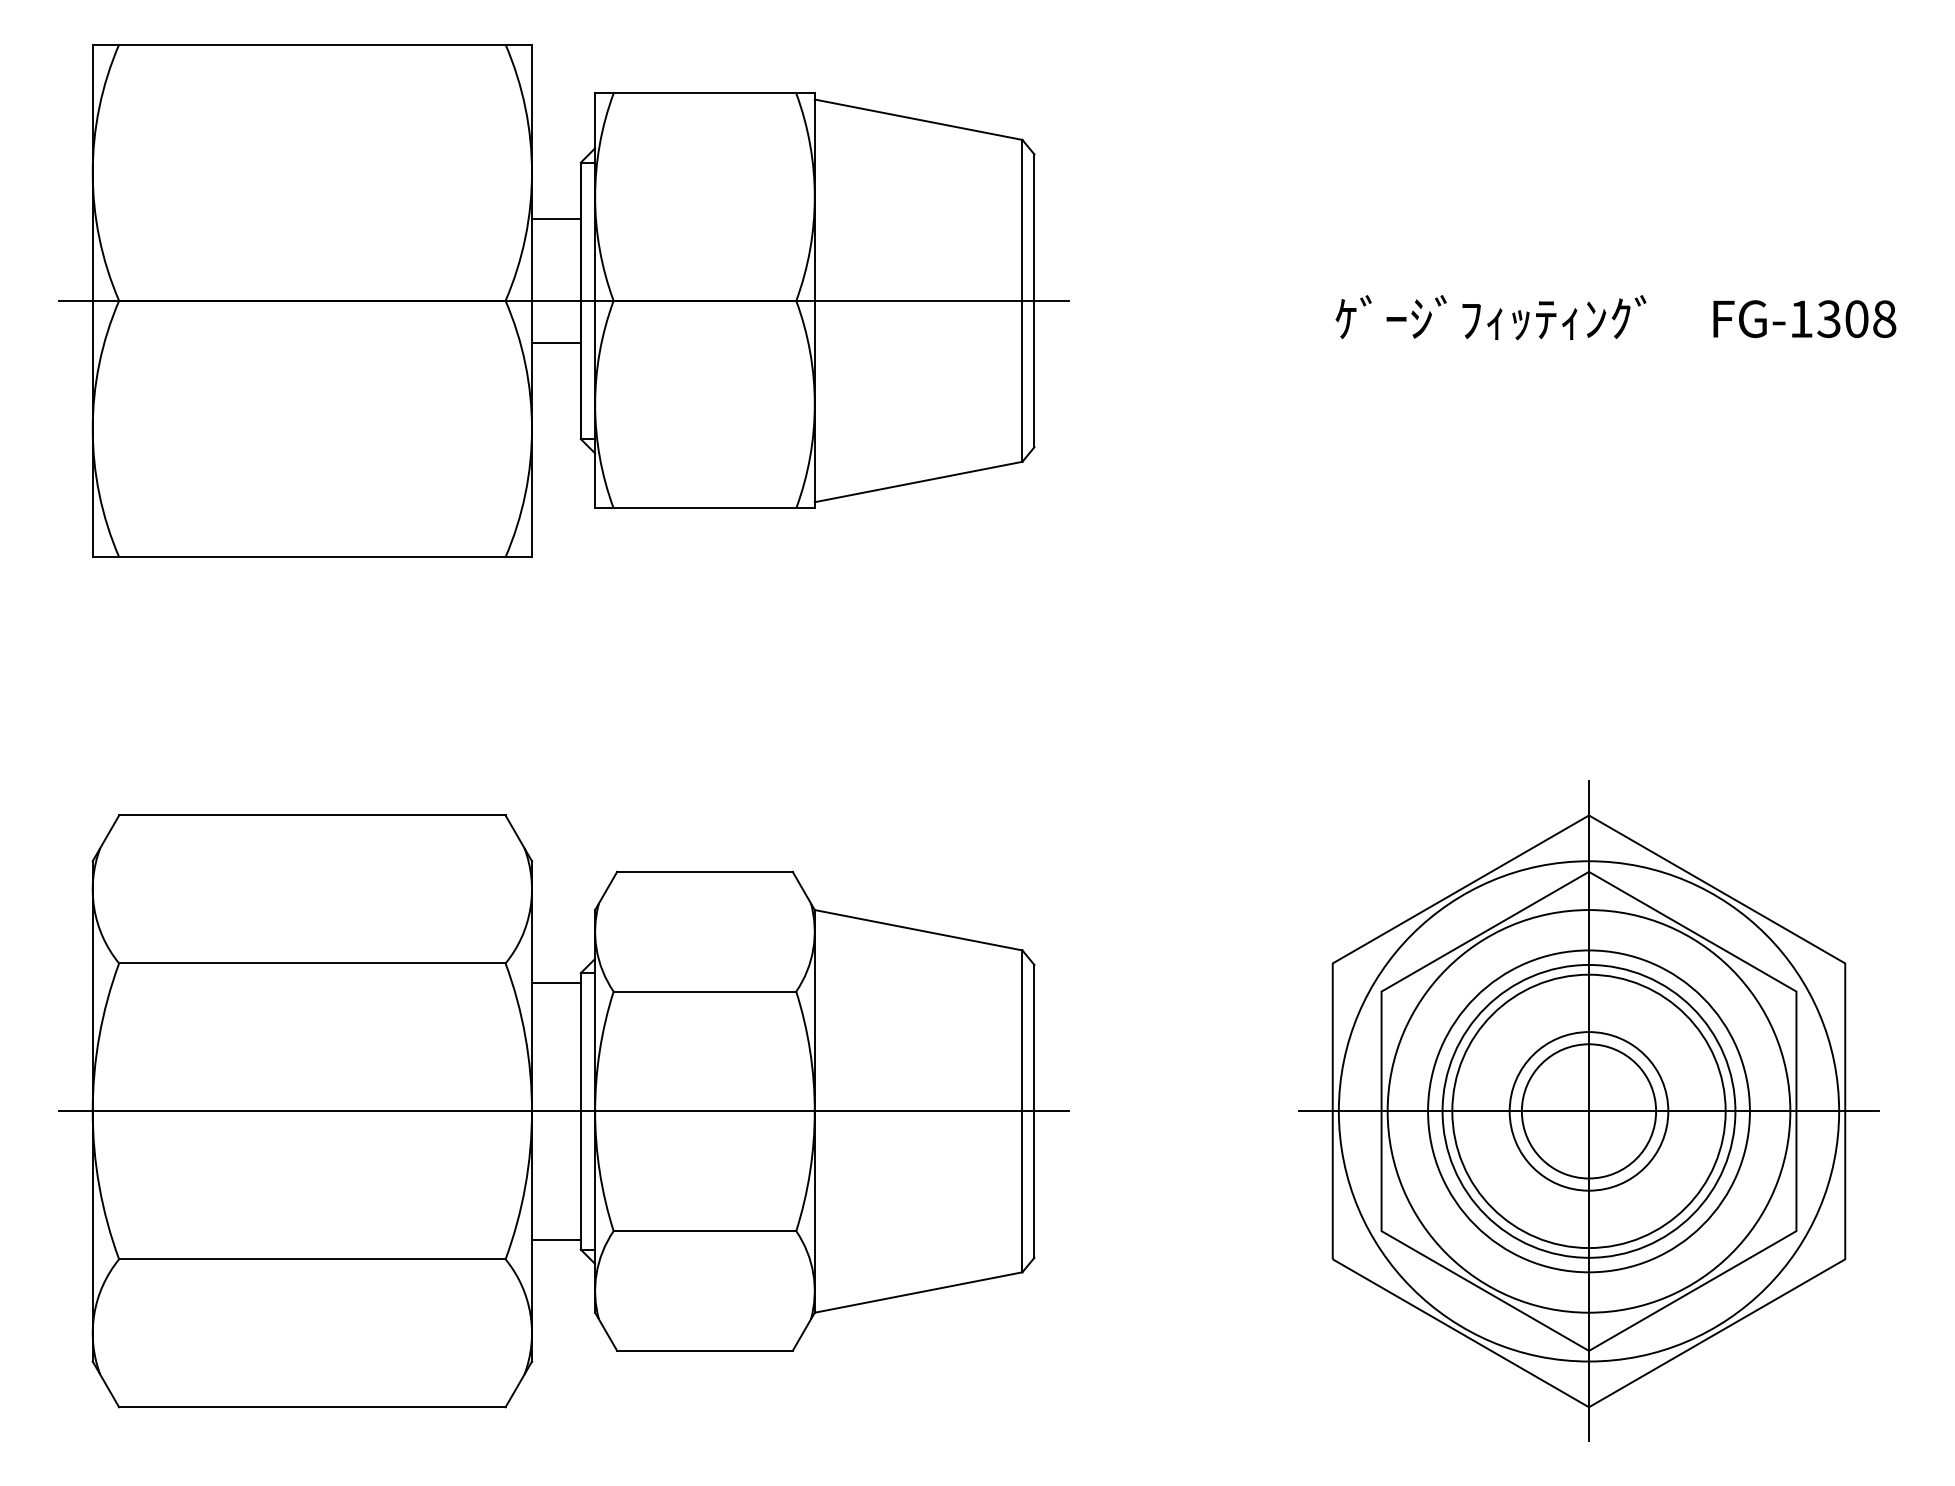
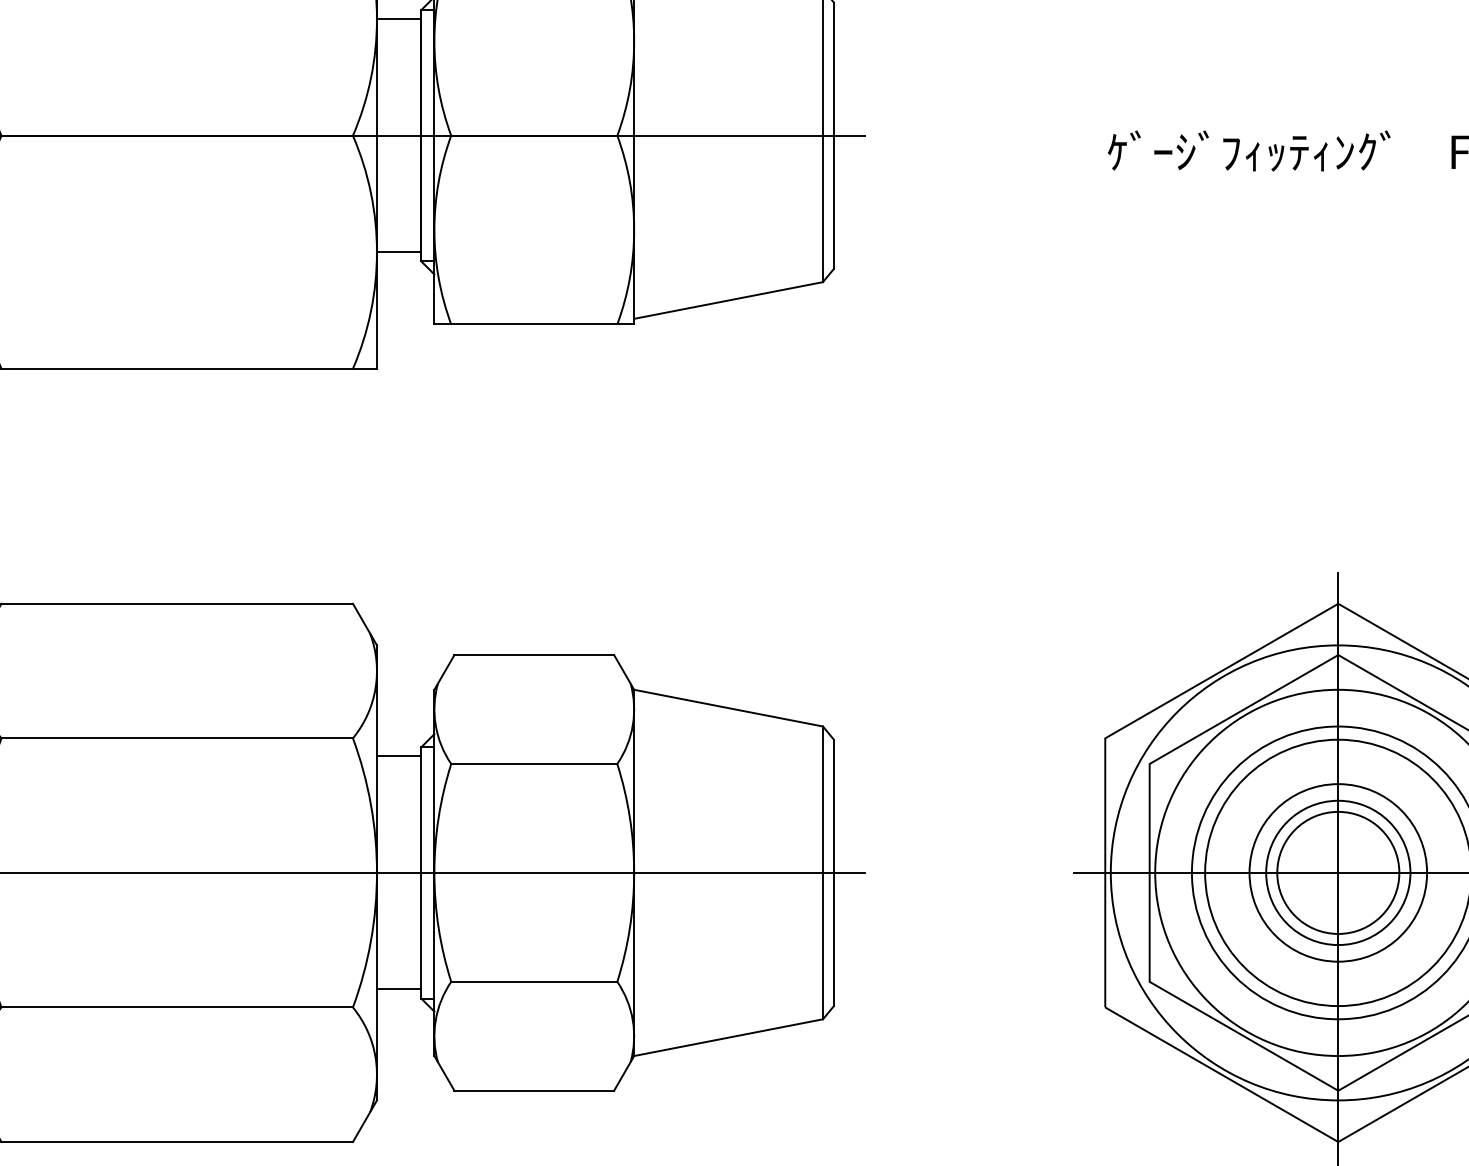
line: (556, 218) -> (399, 18), moved
line: (556, 343) -> (399, 252), moved
circle: (1588, 1111) -> (1337, 873), size x0.71

